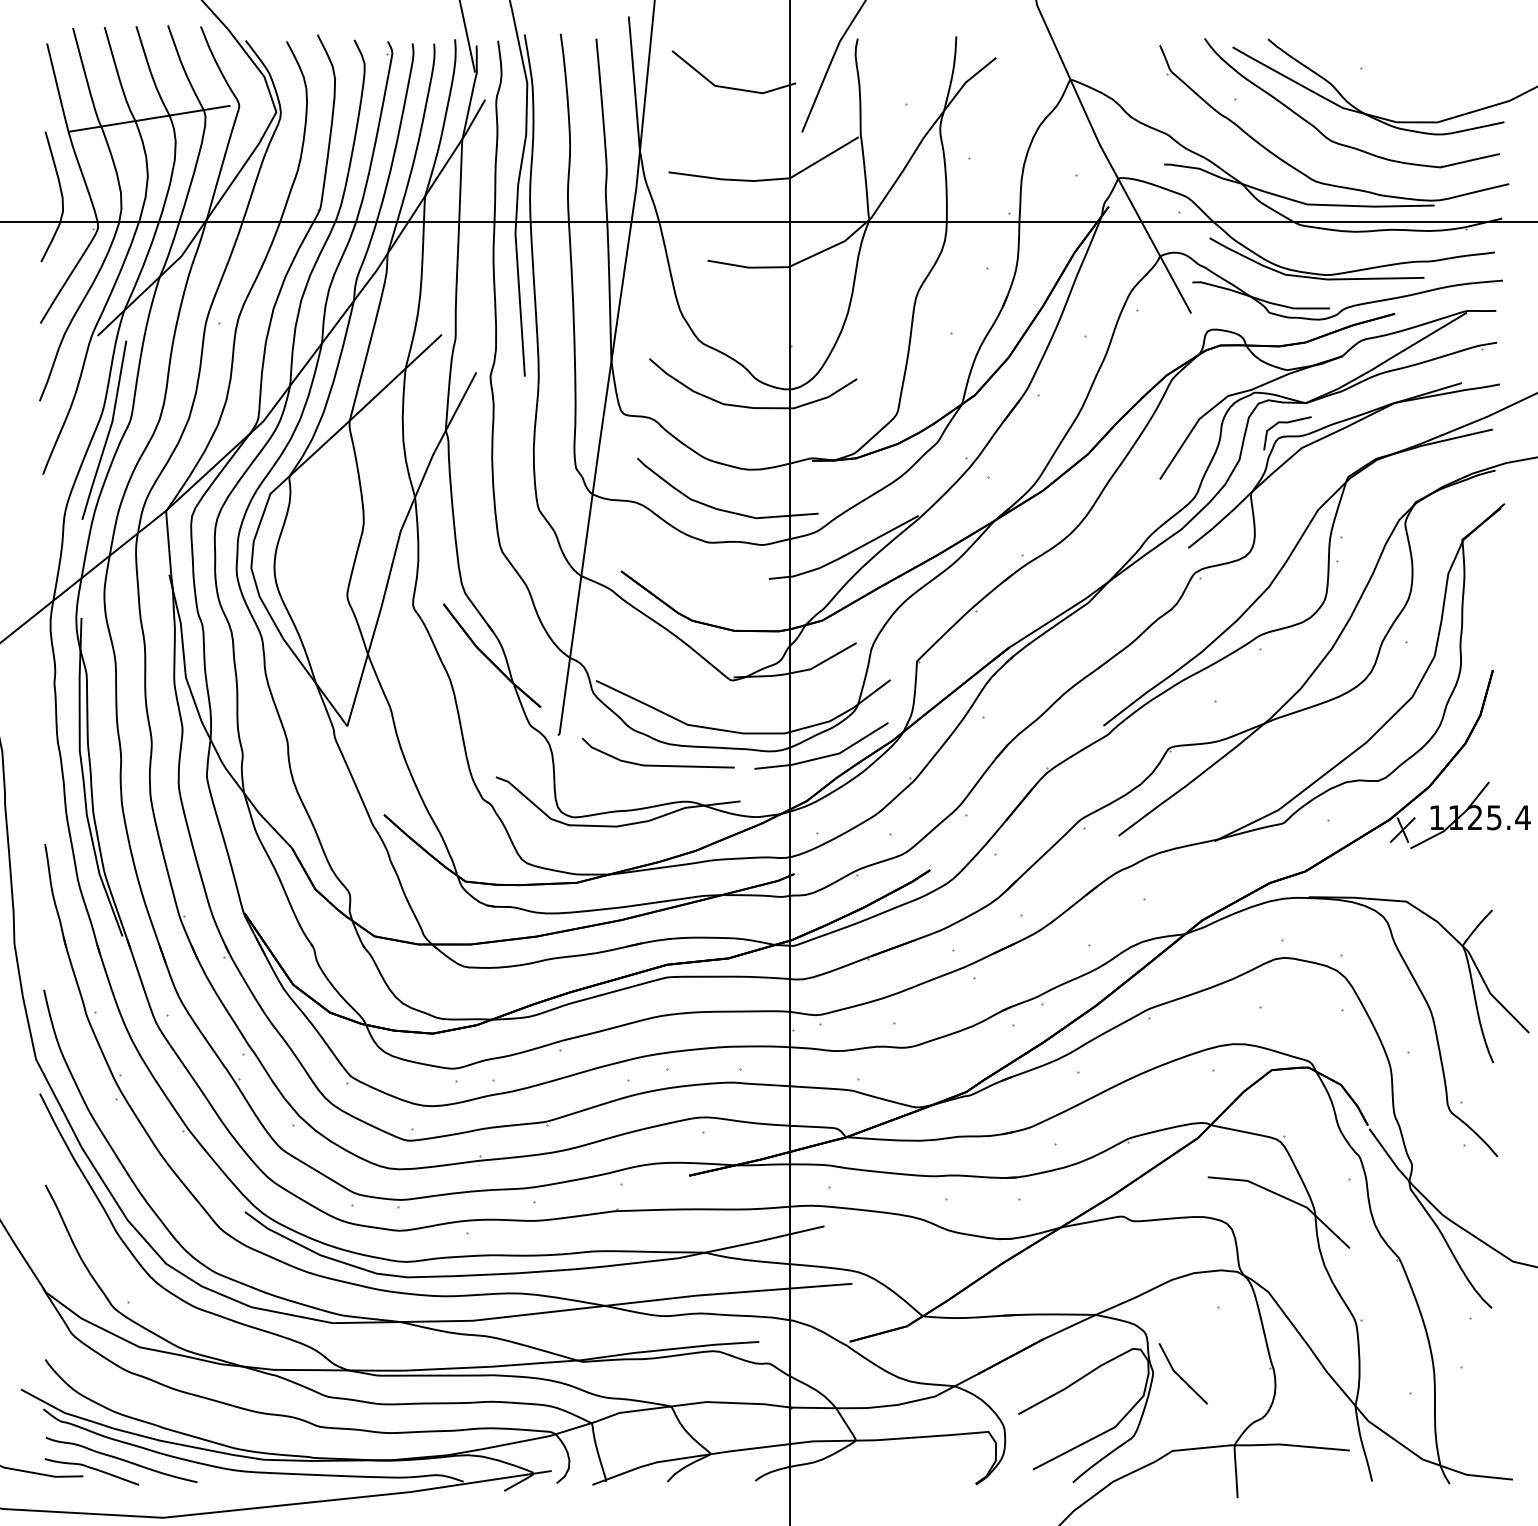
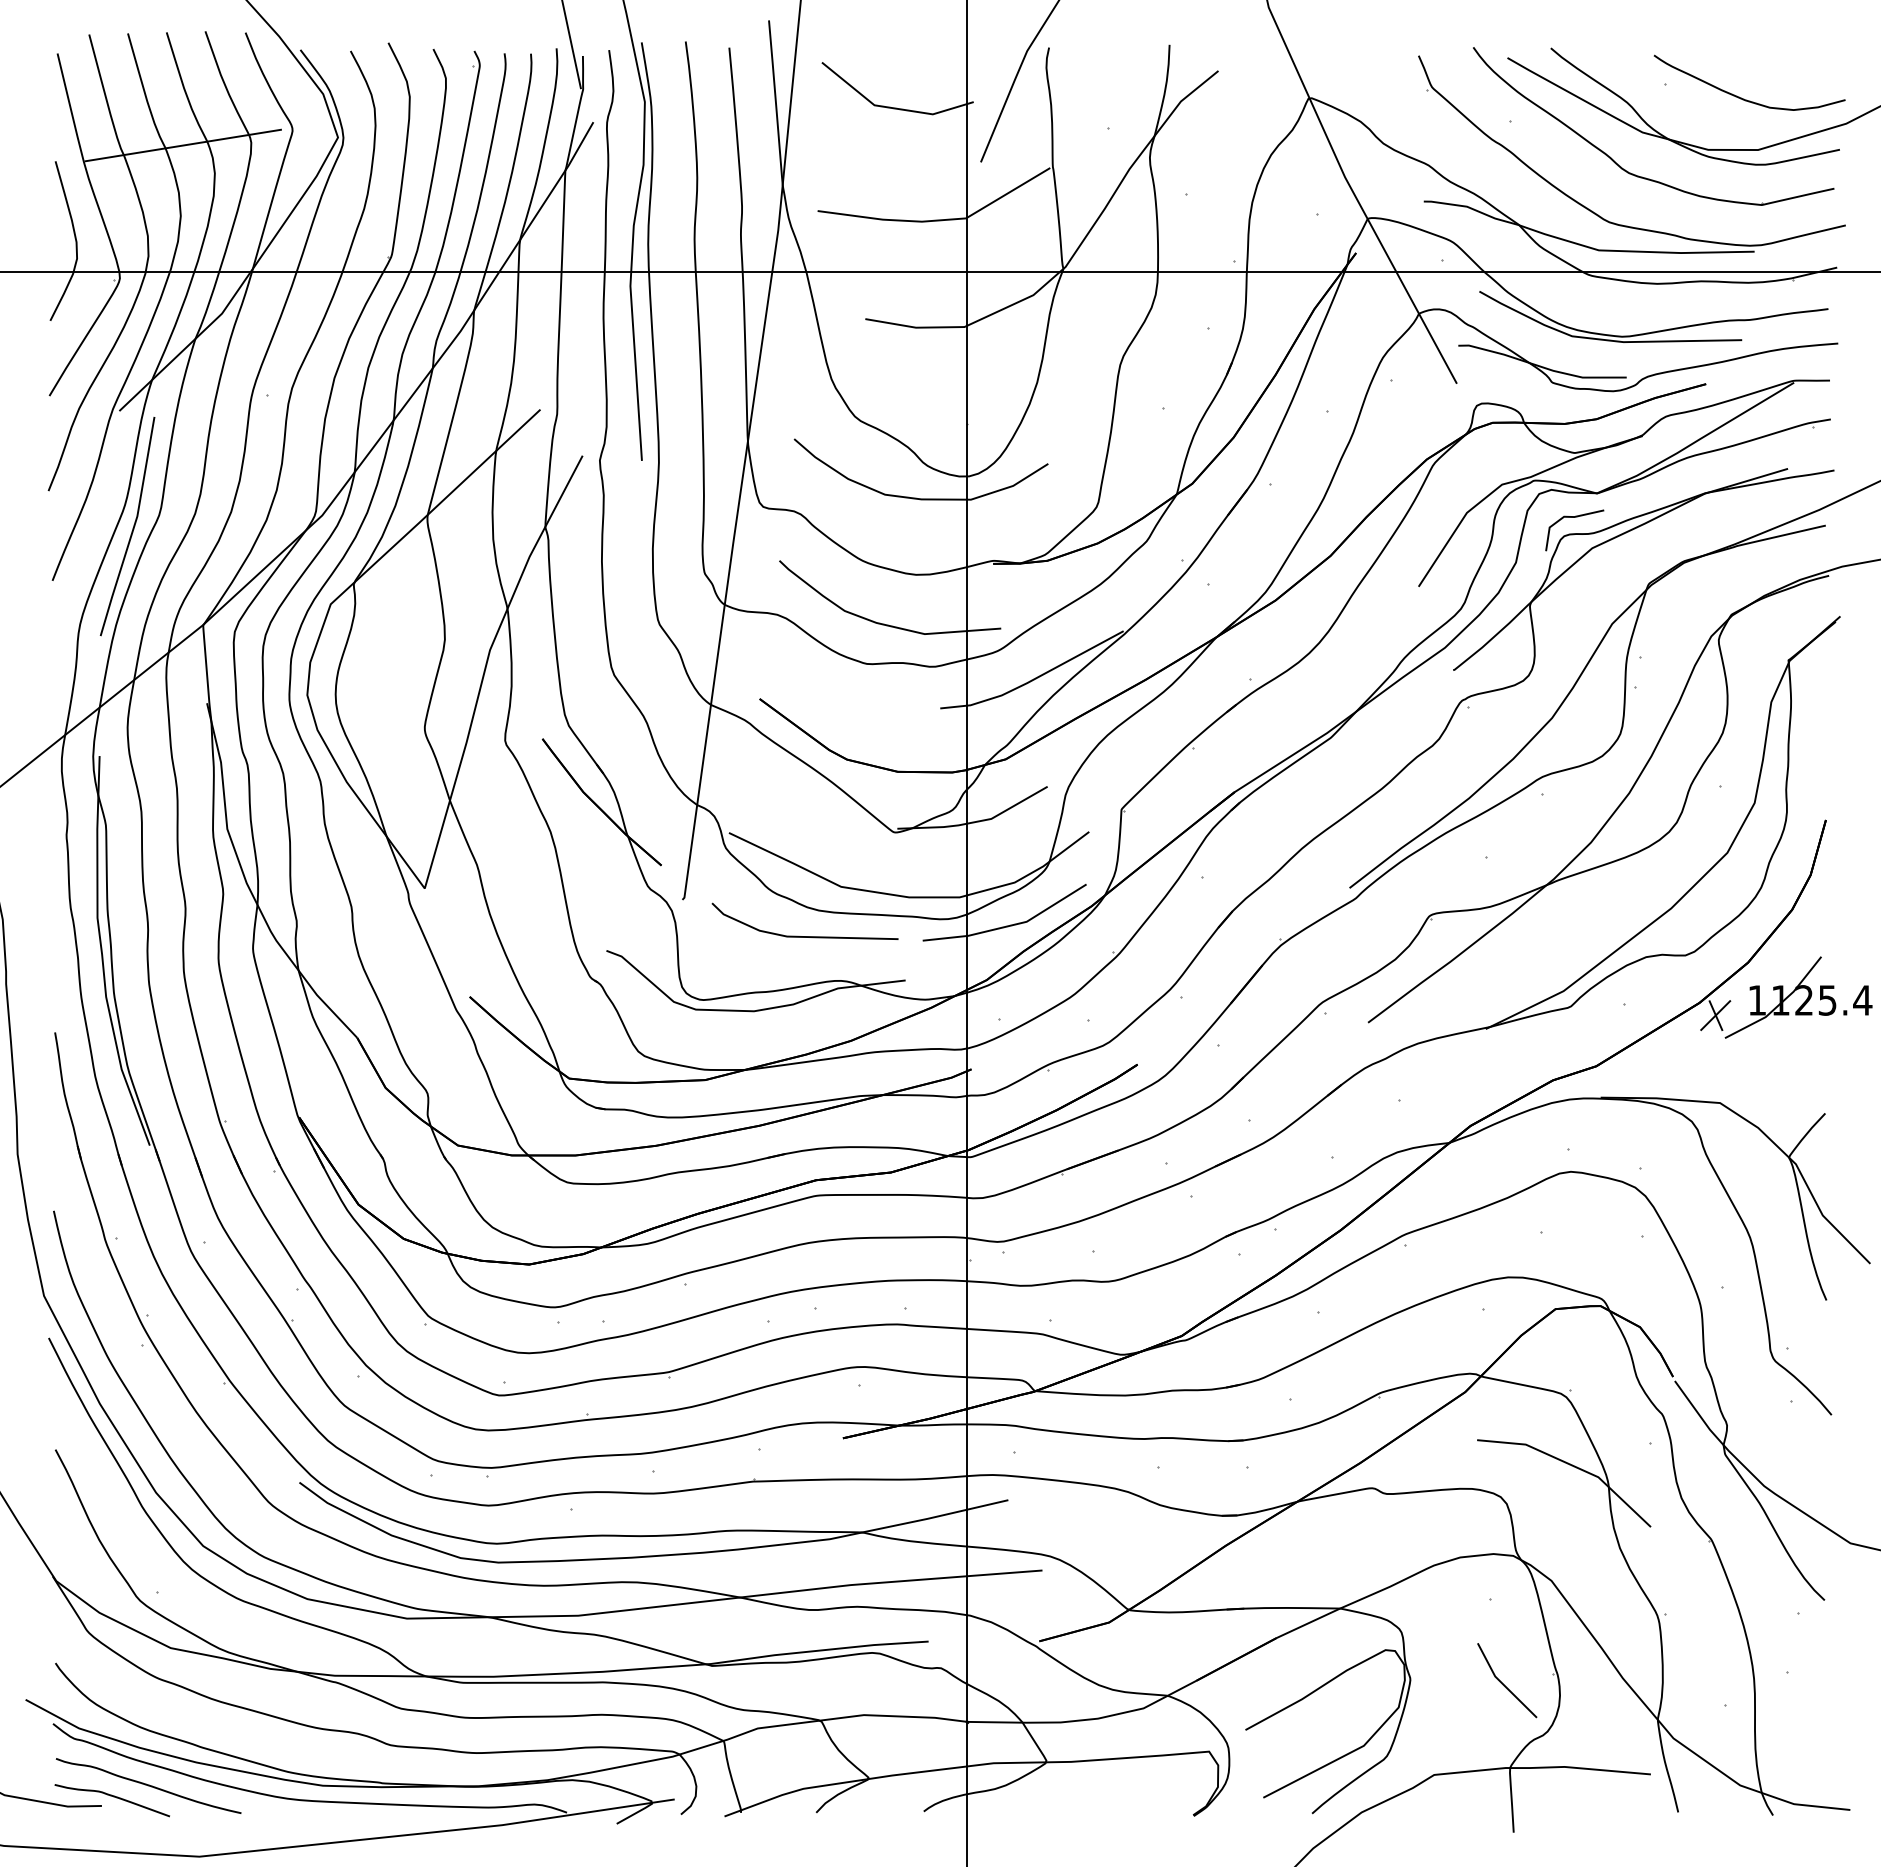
curve: (1423, 79) -> (1741, 97), added
line: (1180, 1376) -> (1503, 1683), moved

